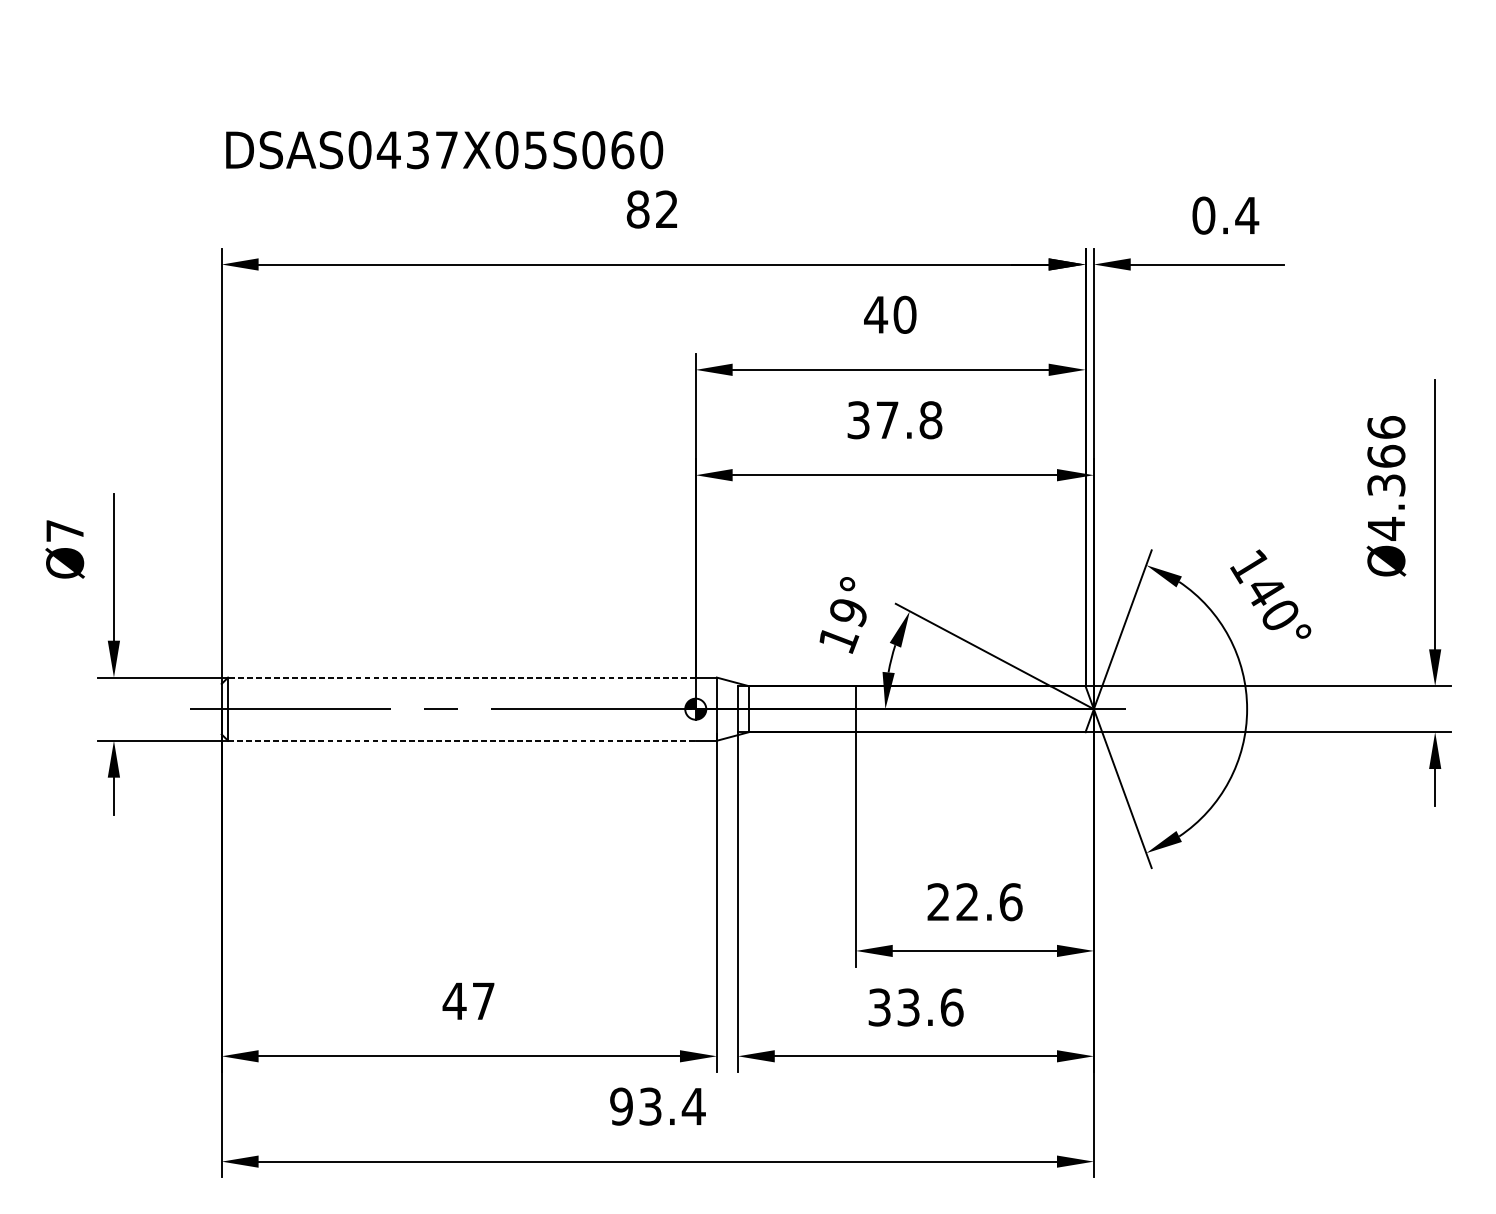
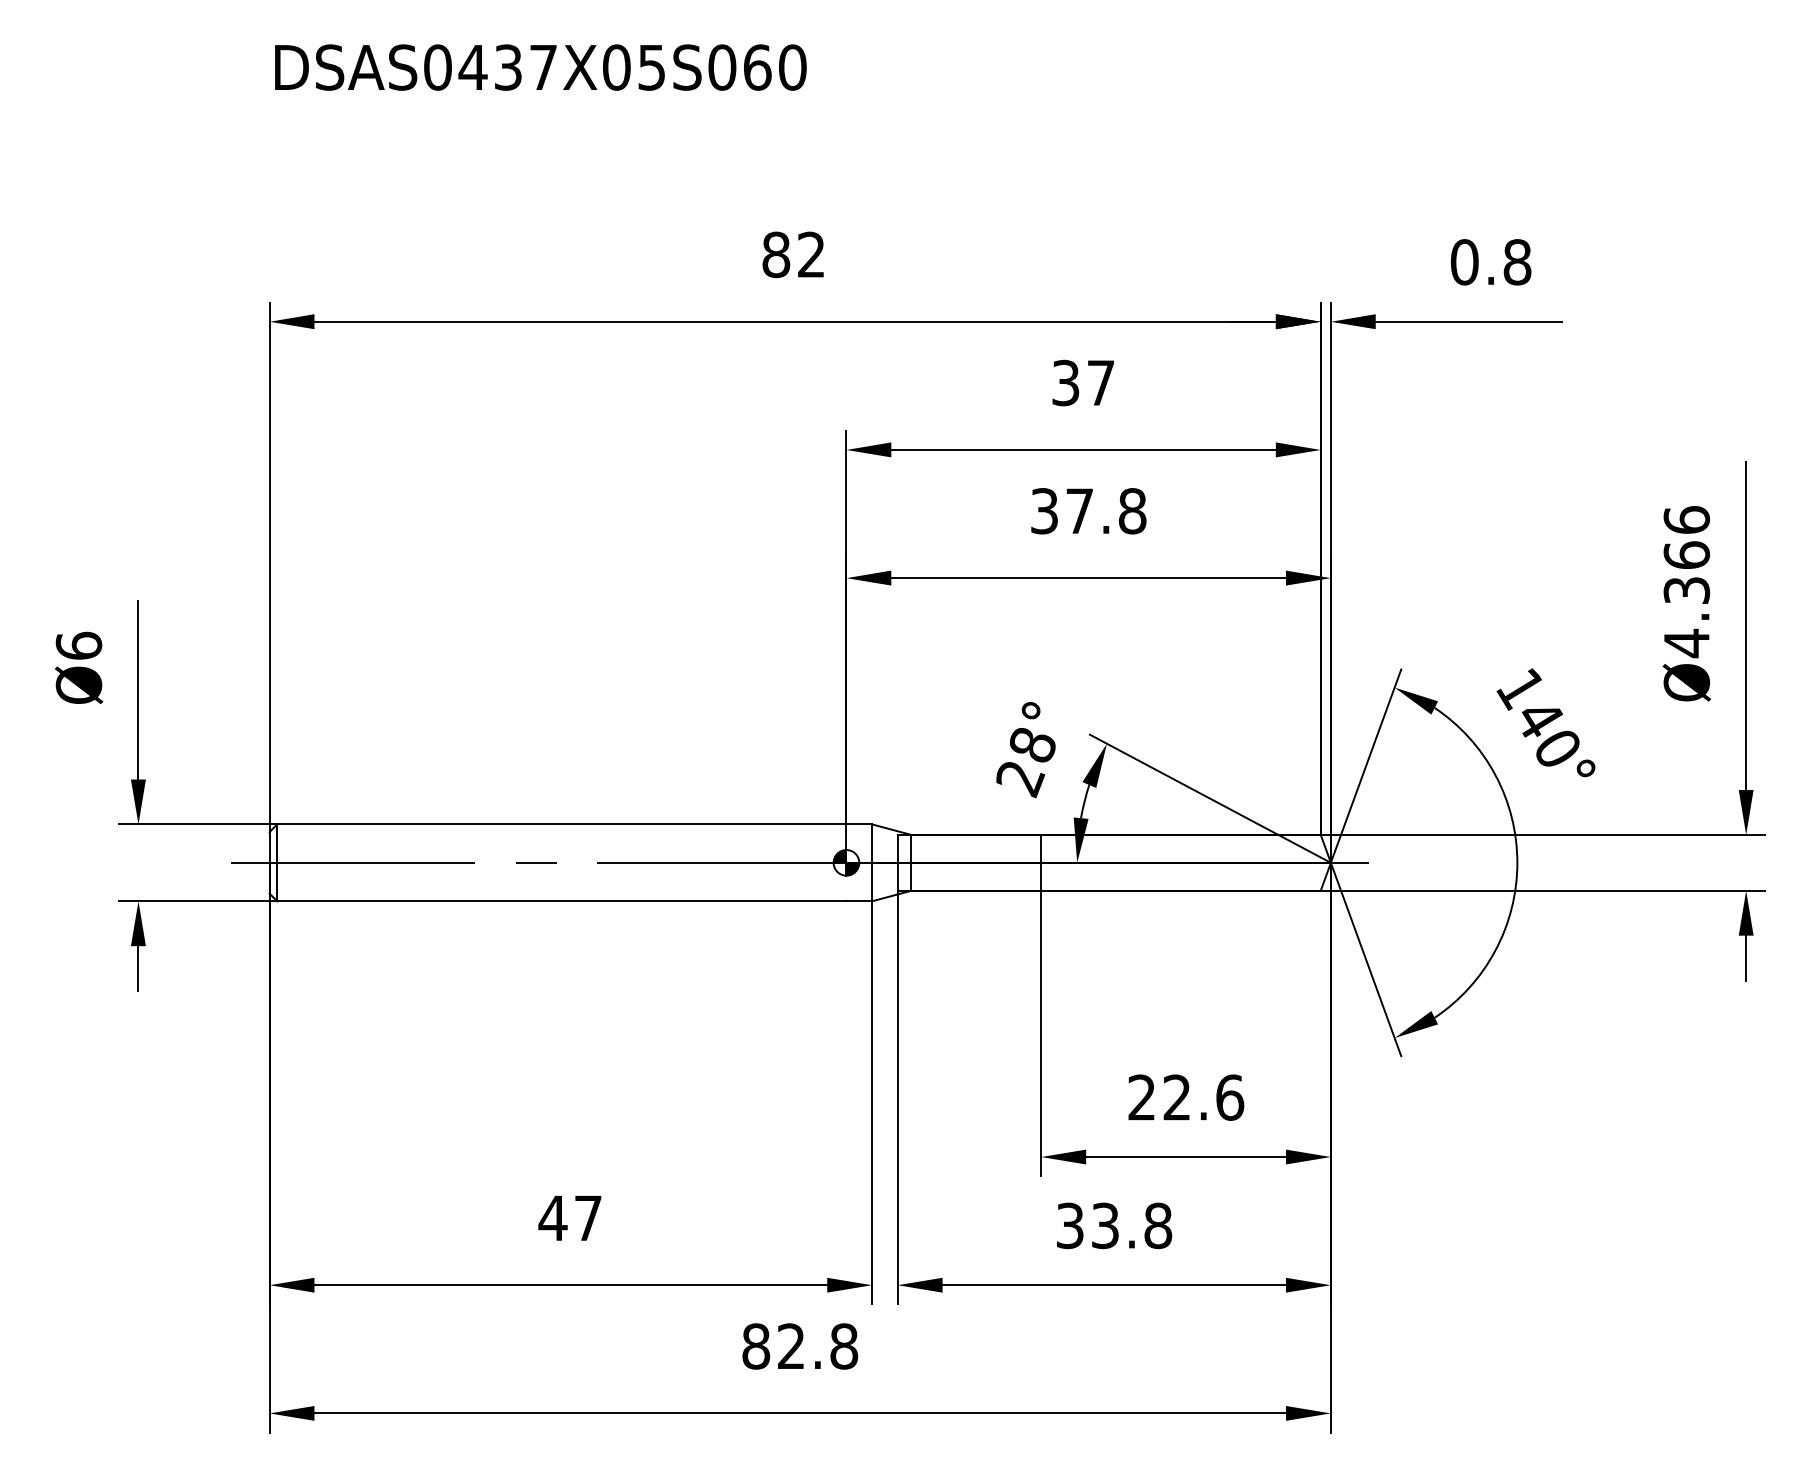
text: (444, 150) -> (540, 67), moved
text: (1247, 215) -> (1517, 262), 0.4 -> 0.8
text: (890, 314) -> (1083, 382), 40 -> 37
text: (64, 530) -> (78, 645), Ø7 -> Ø6
text: (842, 627) -> (1025, 763), 19° -> 28°
line: (461, 677) -> (561, 824), dashed -> solid
line: (461, 740) -> (561, 901), dashed -> solid
text: (952, 1007) -> (1158, 1225), 33.6 -> 33.8
text: (658, 1106) -> (800, 1346), 93.4 -> 82.8

